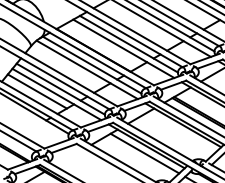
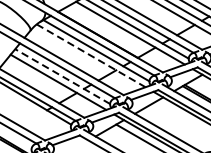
line: (87, 70) -> (91, 56), solid -> dashed
line: (60, 89) -> (62, 76), solid -> dashed
line: (36, 91) -> (36, 79), removed

